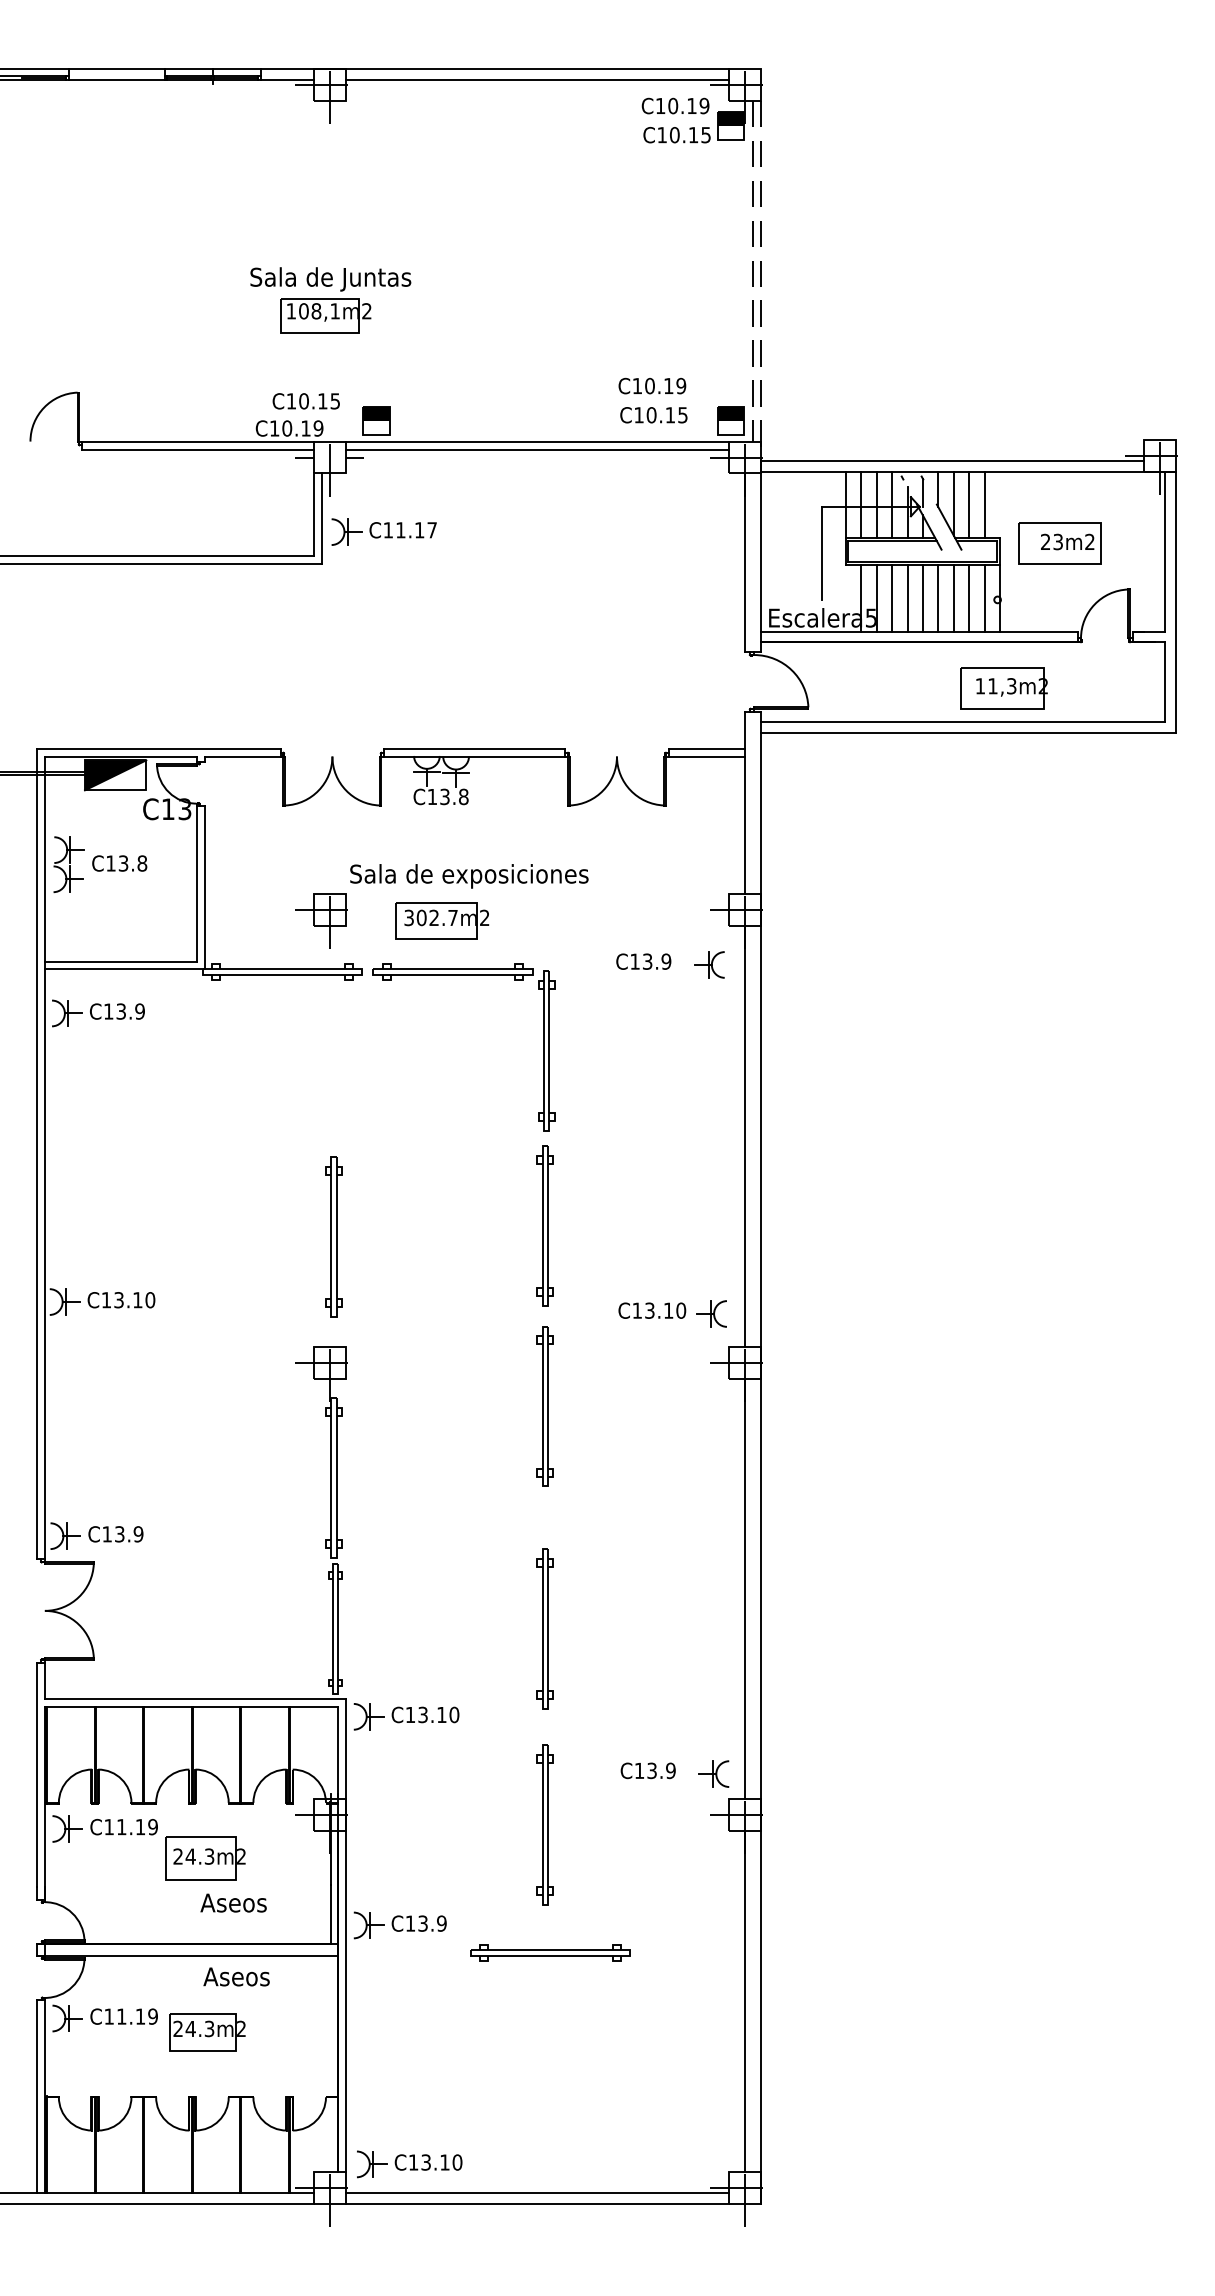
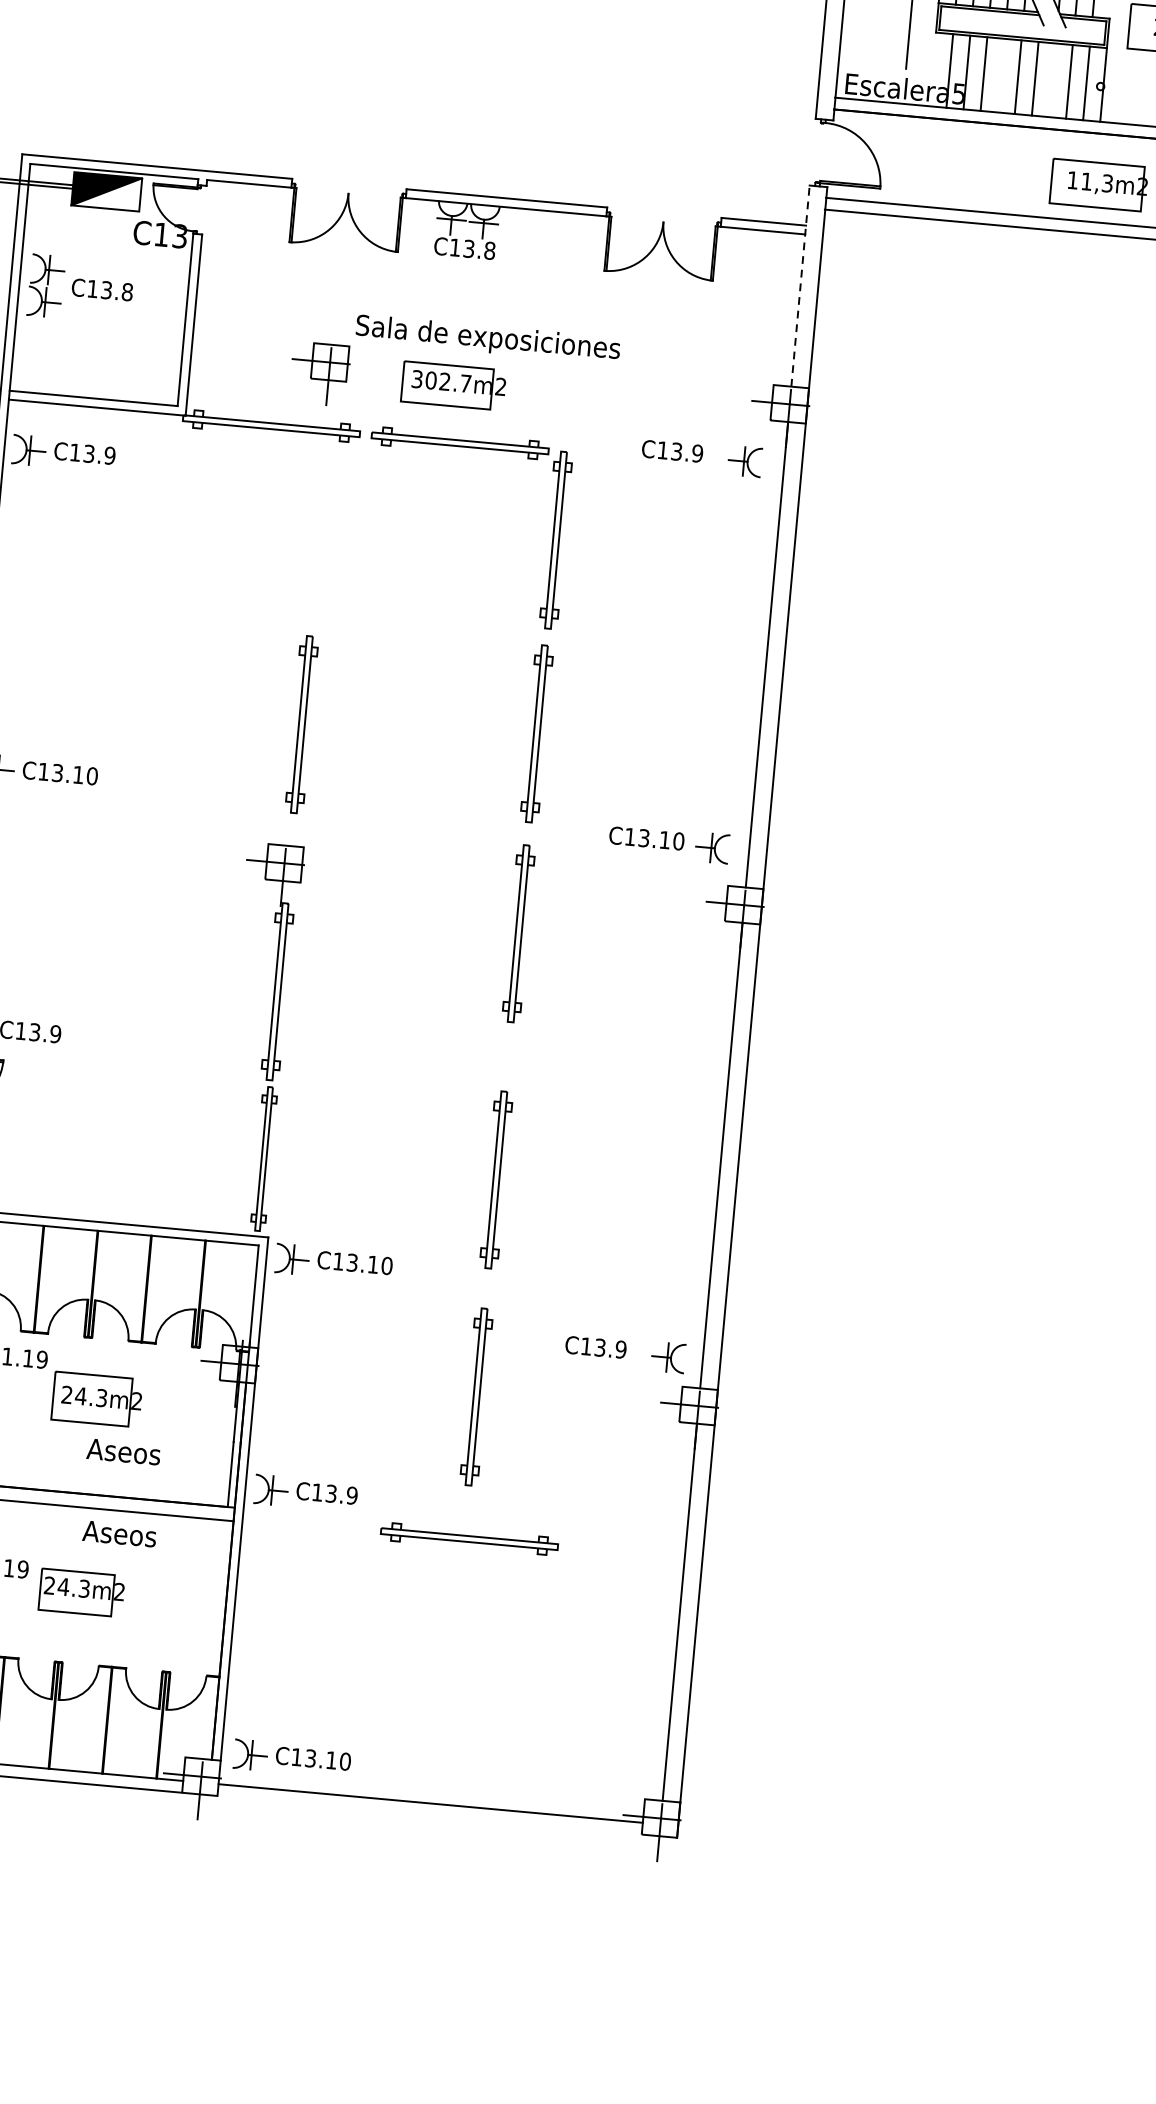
line: (907, 597) -> (1001, 74), removed
line: (953, 597) -> (1052, 79), removed
line: (744, 803) -> (799, 286), solid -> dashed
line: (536, 2203) -> (428, 1814), removed

